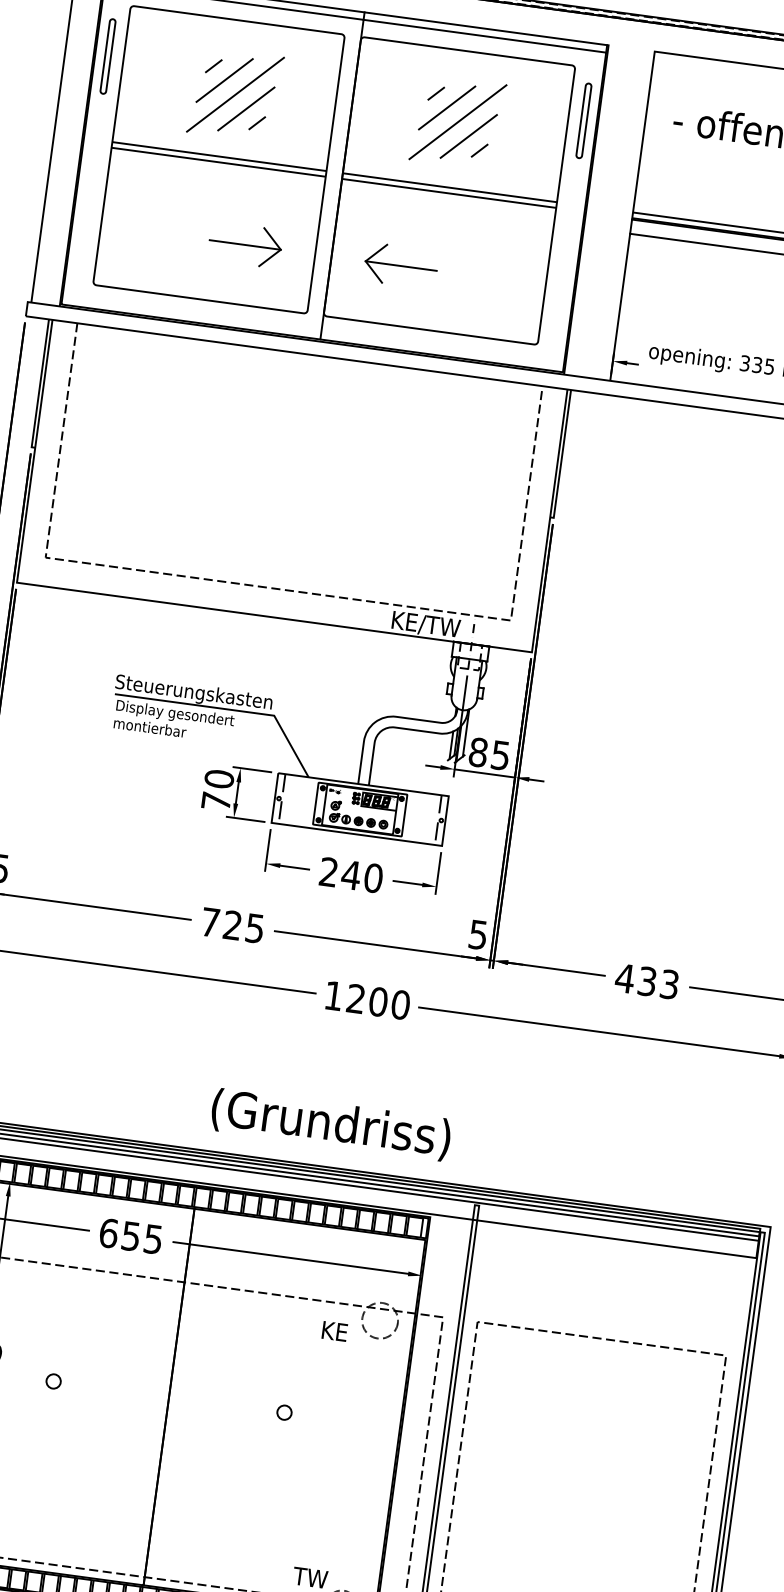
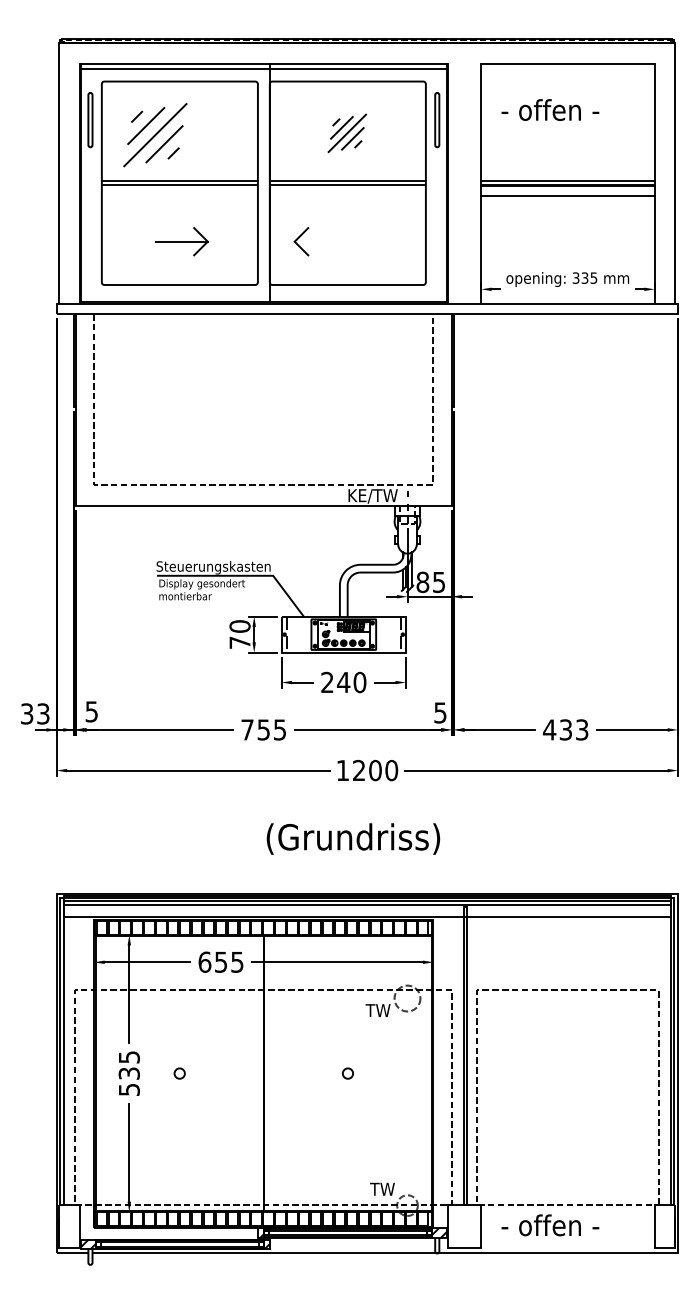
part: (235, 95) -> (155, 135), moved
part: (458, 122) -> (347, 133), size x0.6
part: (244, 244) -> (181, 241), moved
line: (401, 265) -> (320, 241), removed
text: (232, 924) -> (263, 729), 725 -> 755
text: (331, 1124) -> (353, 838), moved
text: (336, 1331) -> (377, 1010), KE -> TW

